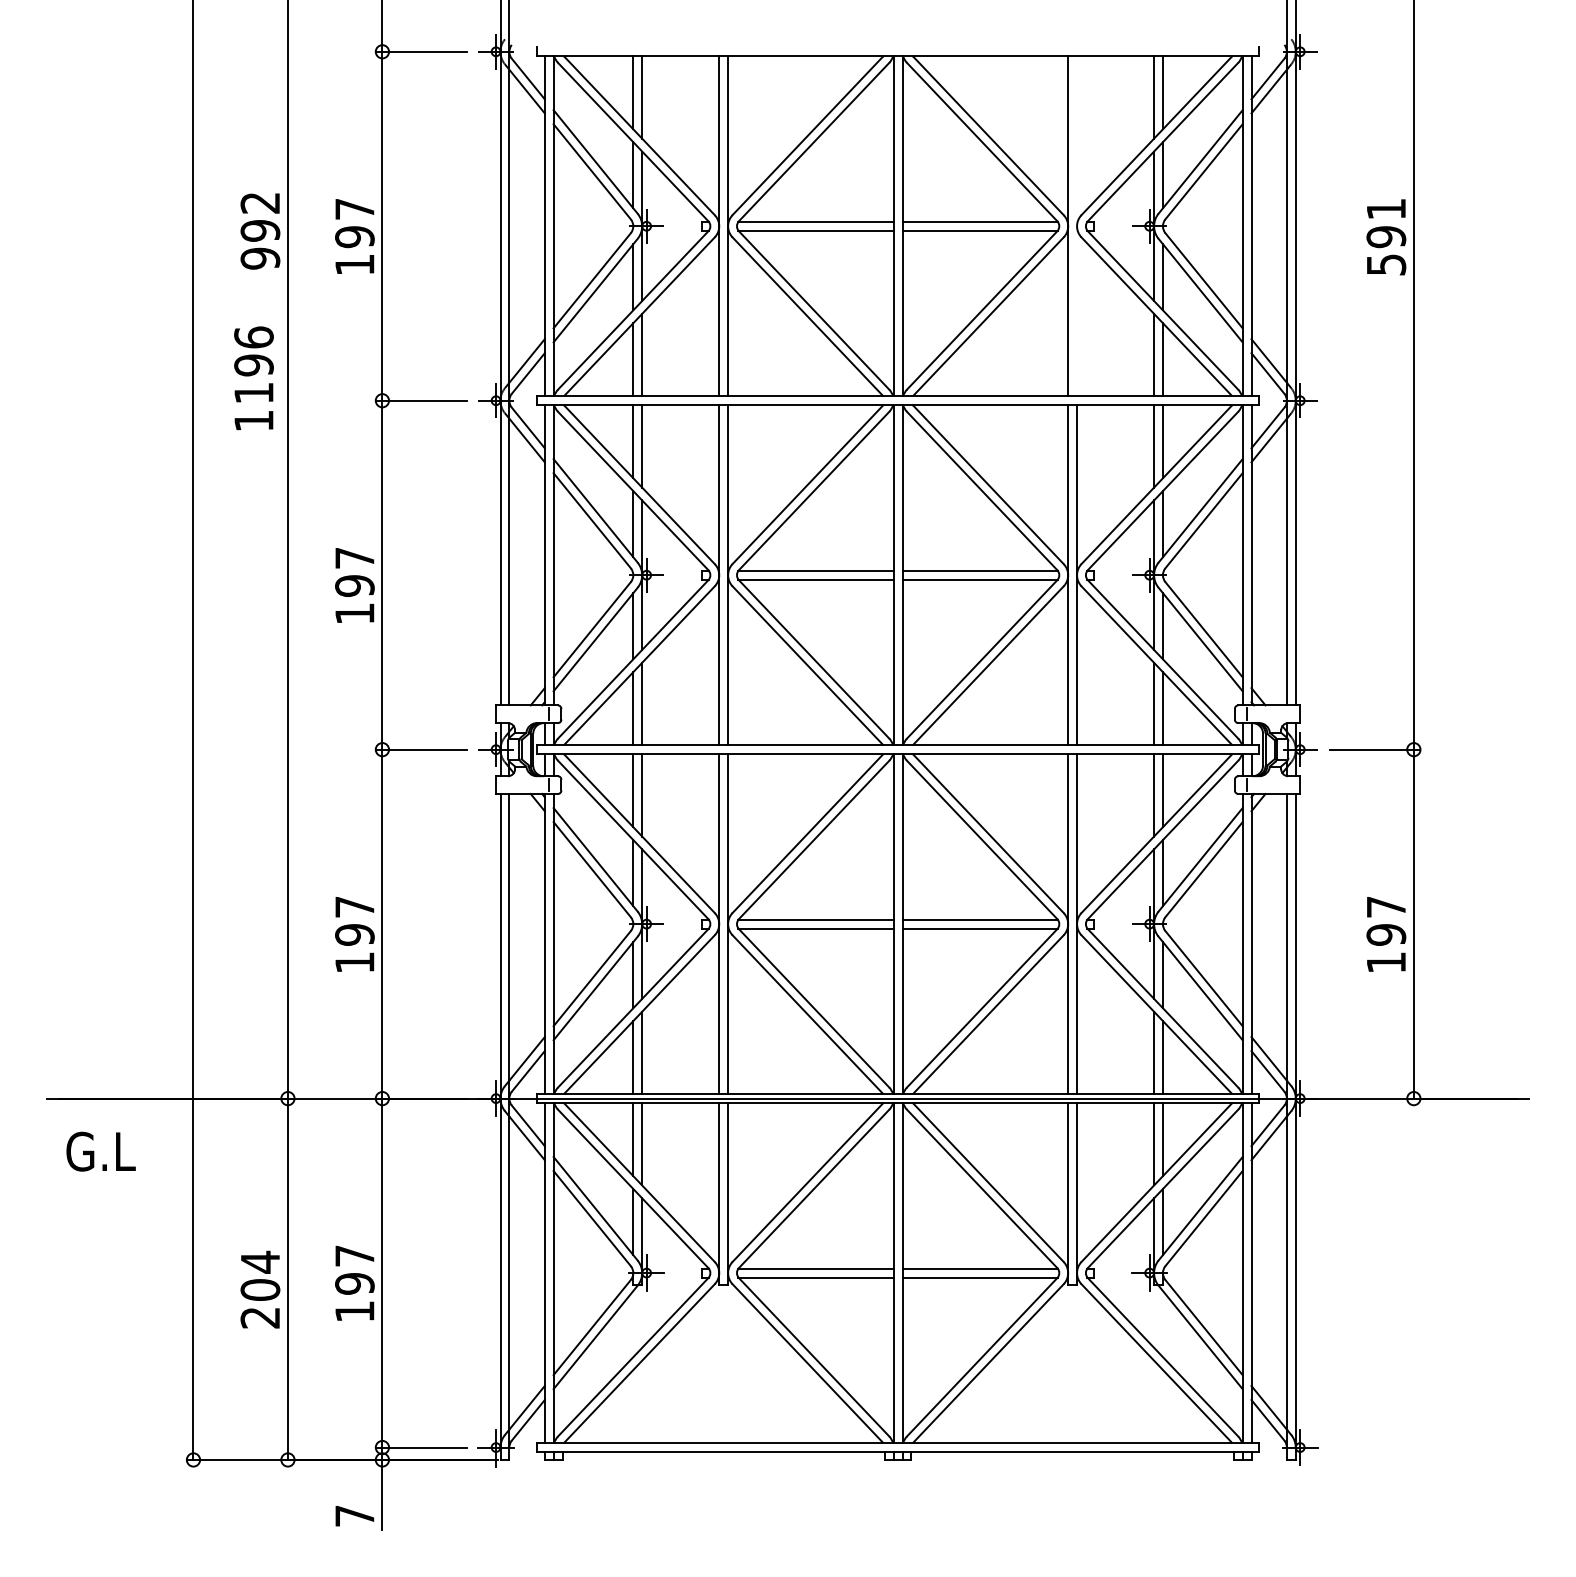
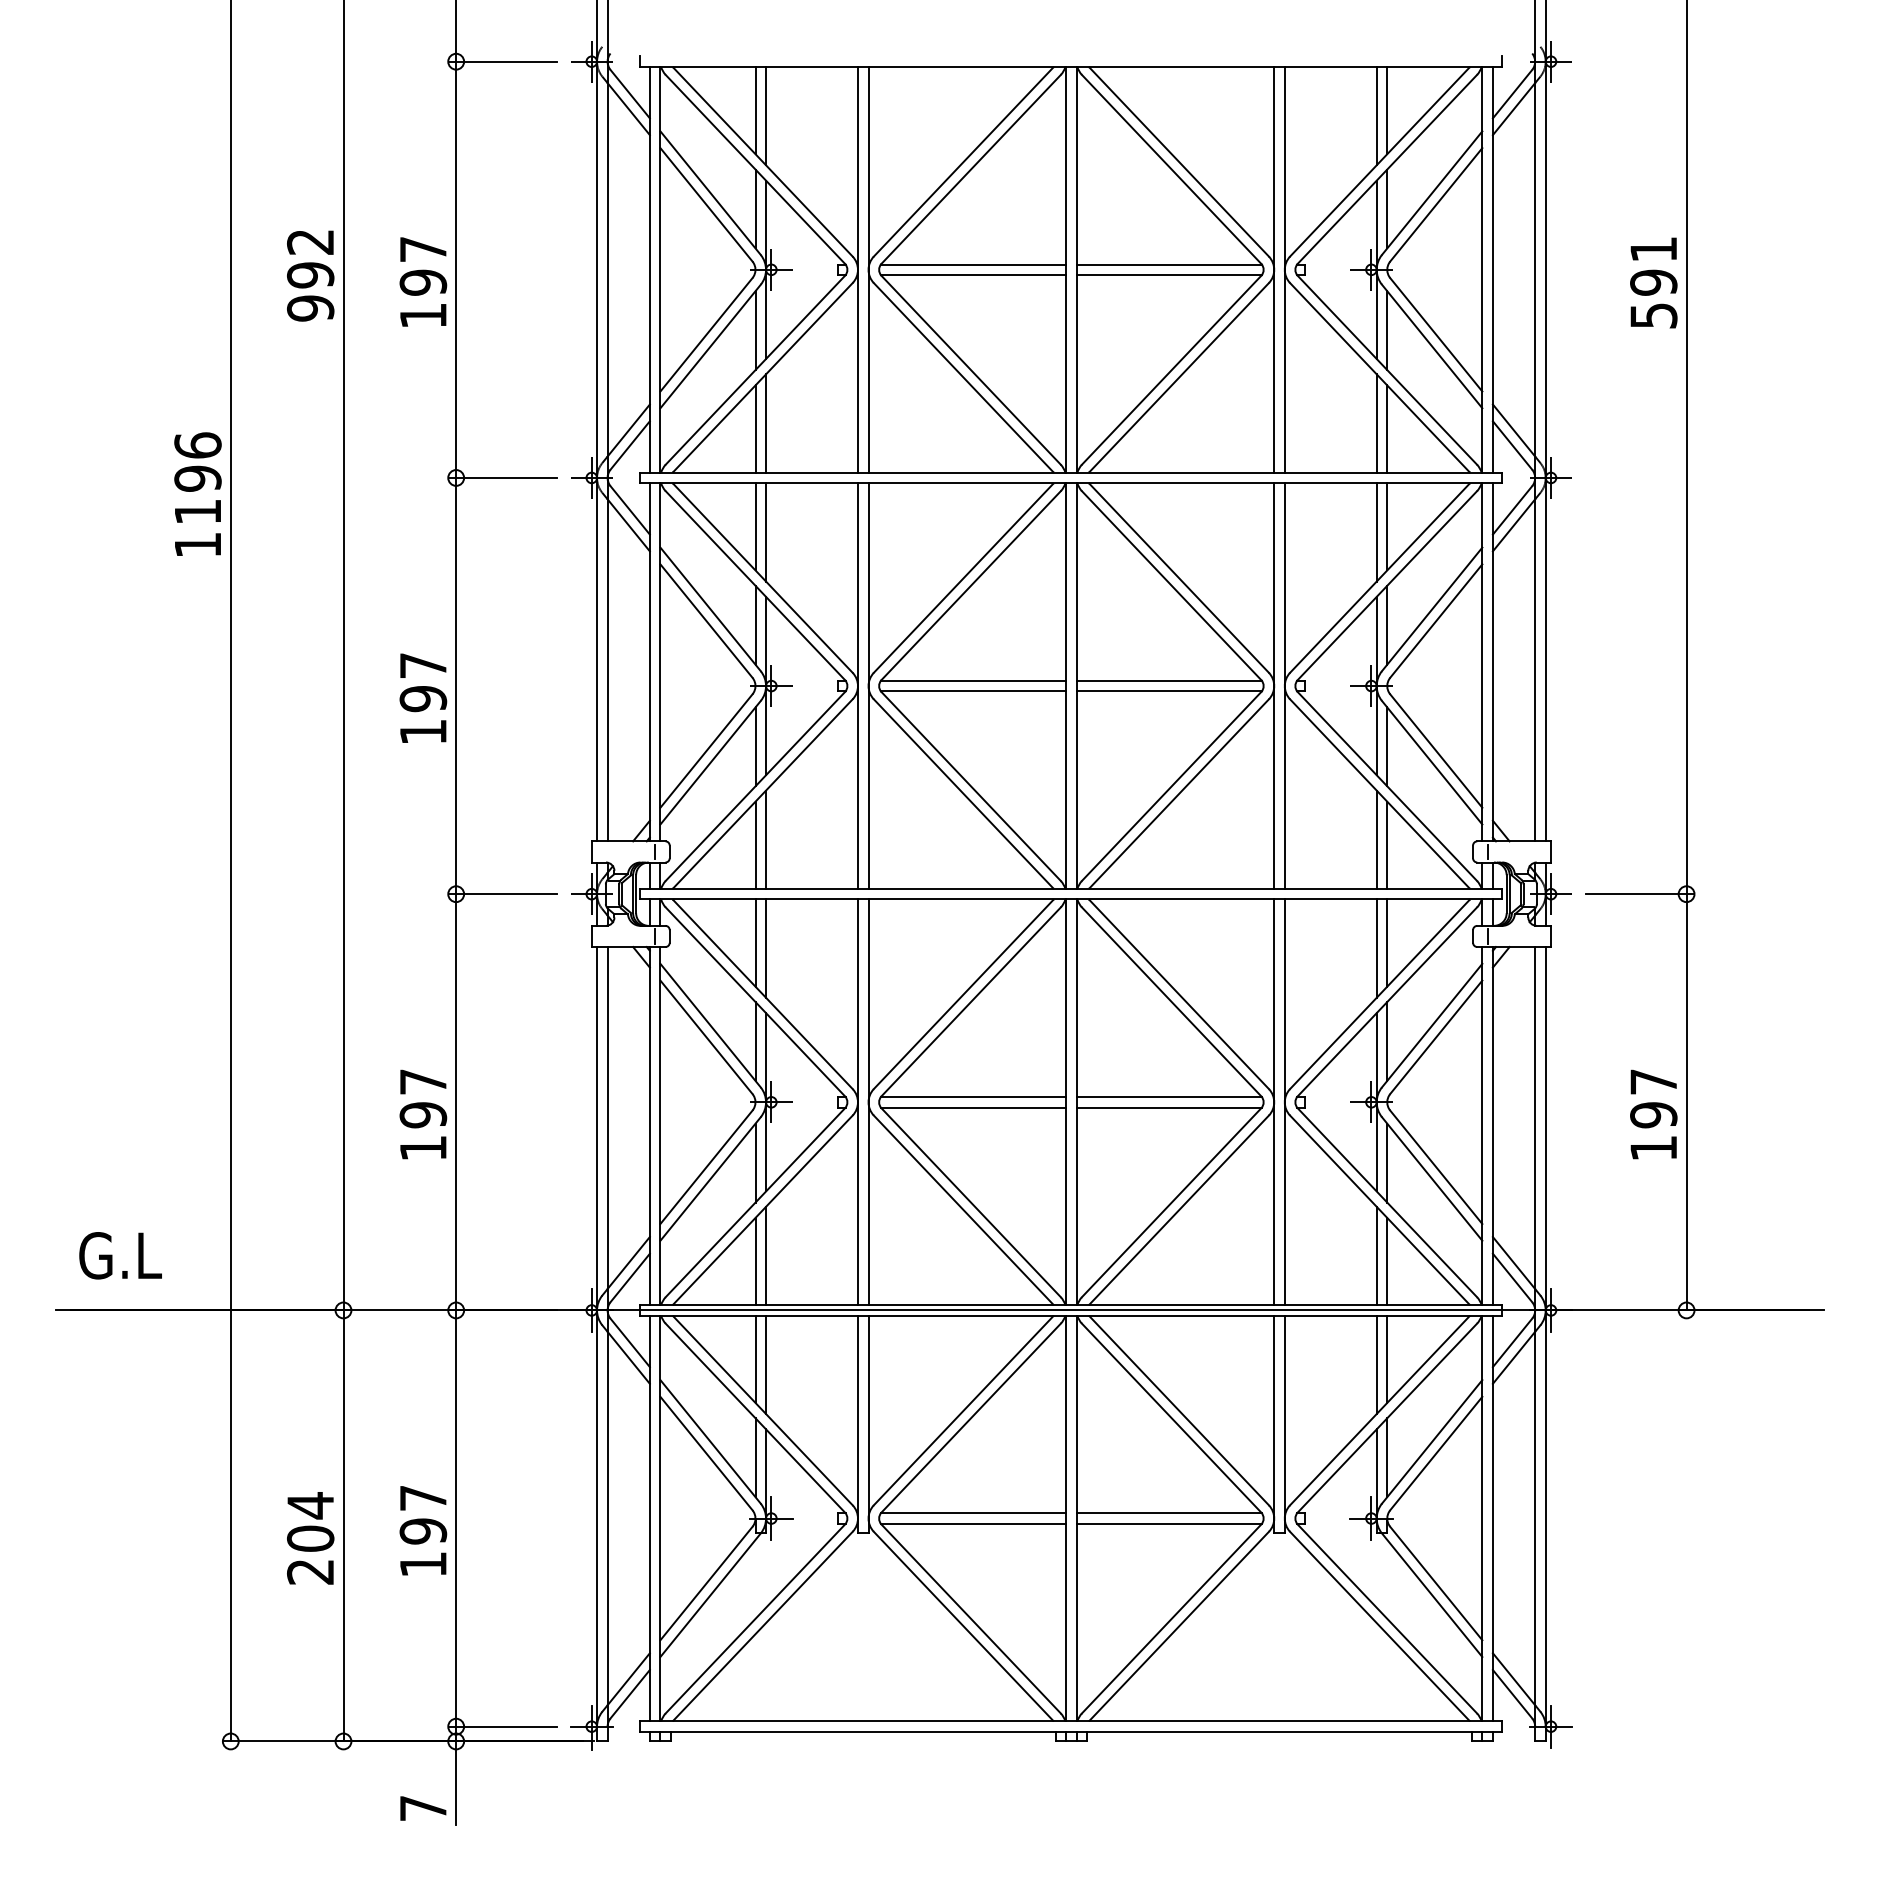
line: (1076, 226) -> (1284, 269), added
text: (253, 377) -> (197, 493), moved
text: (101, 1151) -> (120, 1255), moved

